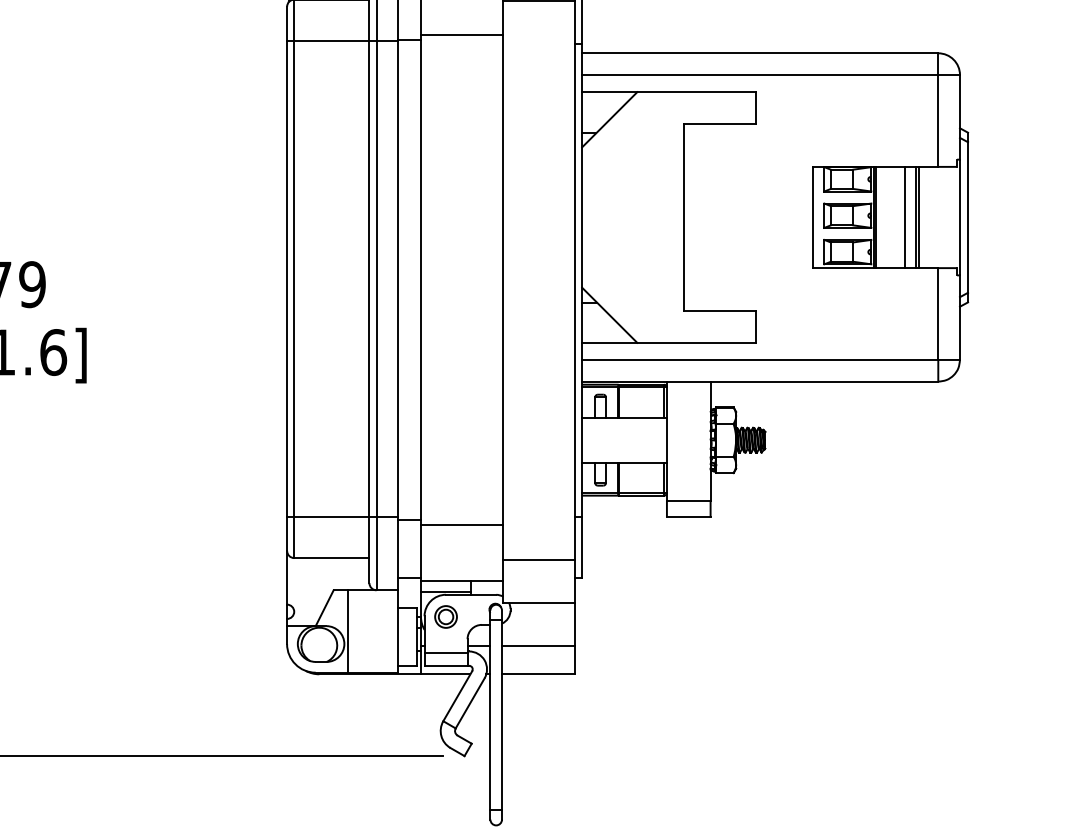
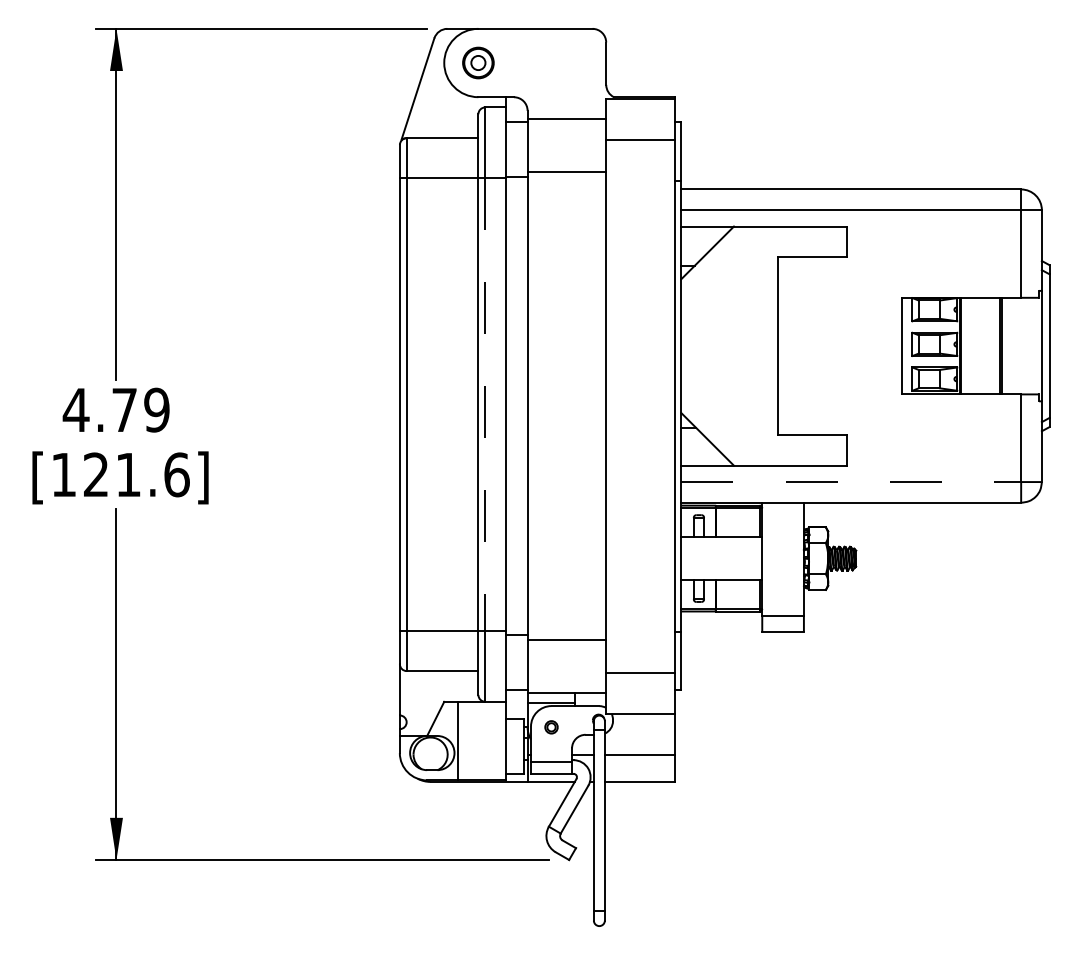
line: (905, 216) -> (989, 345), removed
line: (376, 278) -> (485, 404), solid -> dashed
line: (760, 360) -> (851, 482), solid -> dashed
part: (446, 617) -> (551, 727), size x0.6

